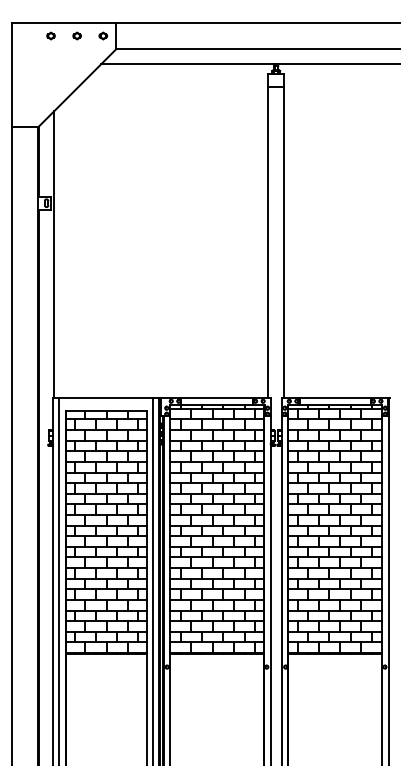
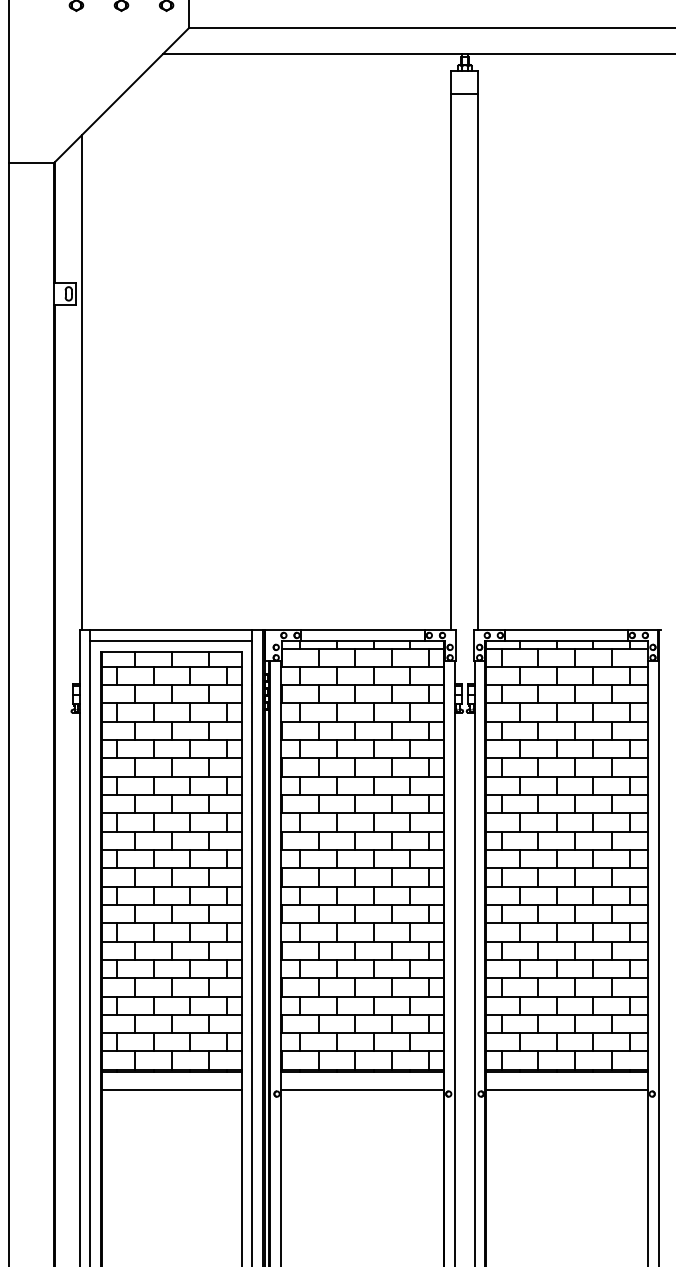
line: (106, 404) -> (172, 641), added
line: (105, 664) -> (170, 1089), added
line: (216, 664) -> (361, 1089), added
line: (335, 664) -> (567, 1089), added

